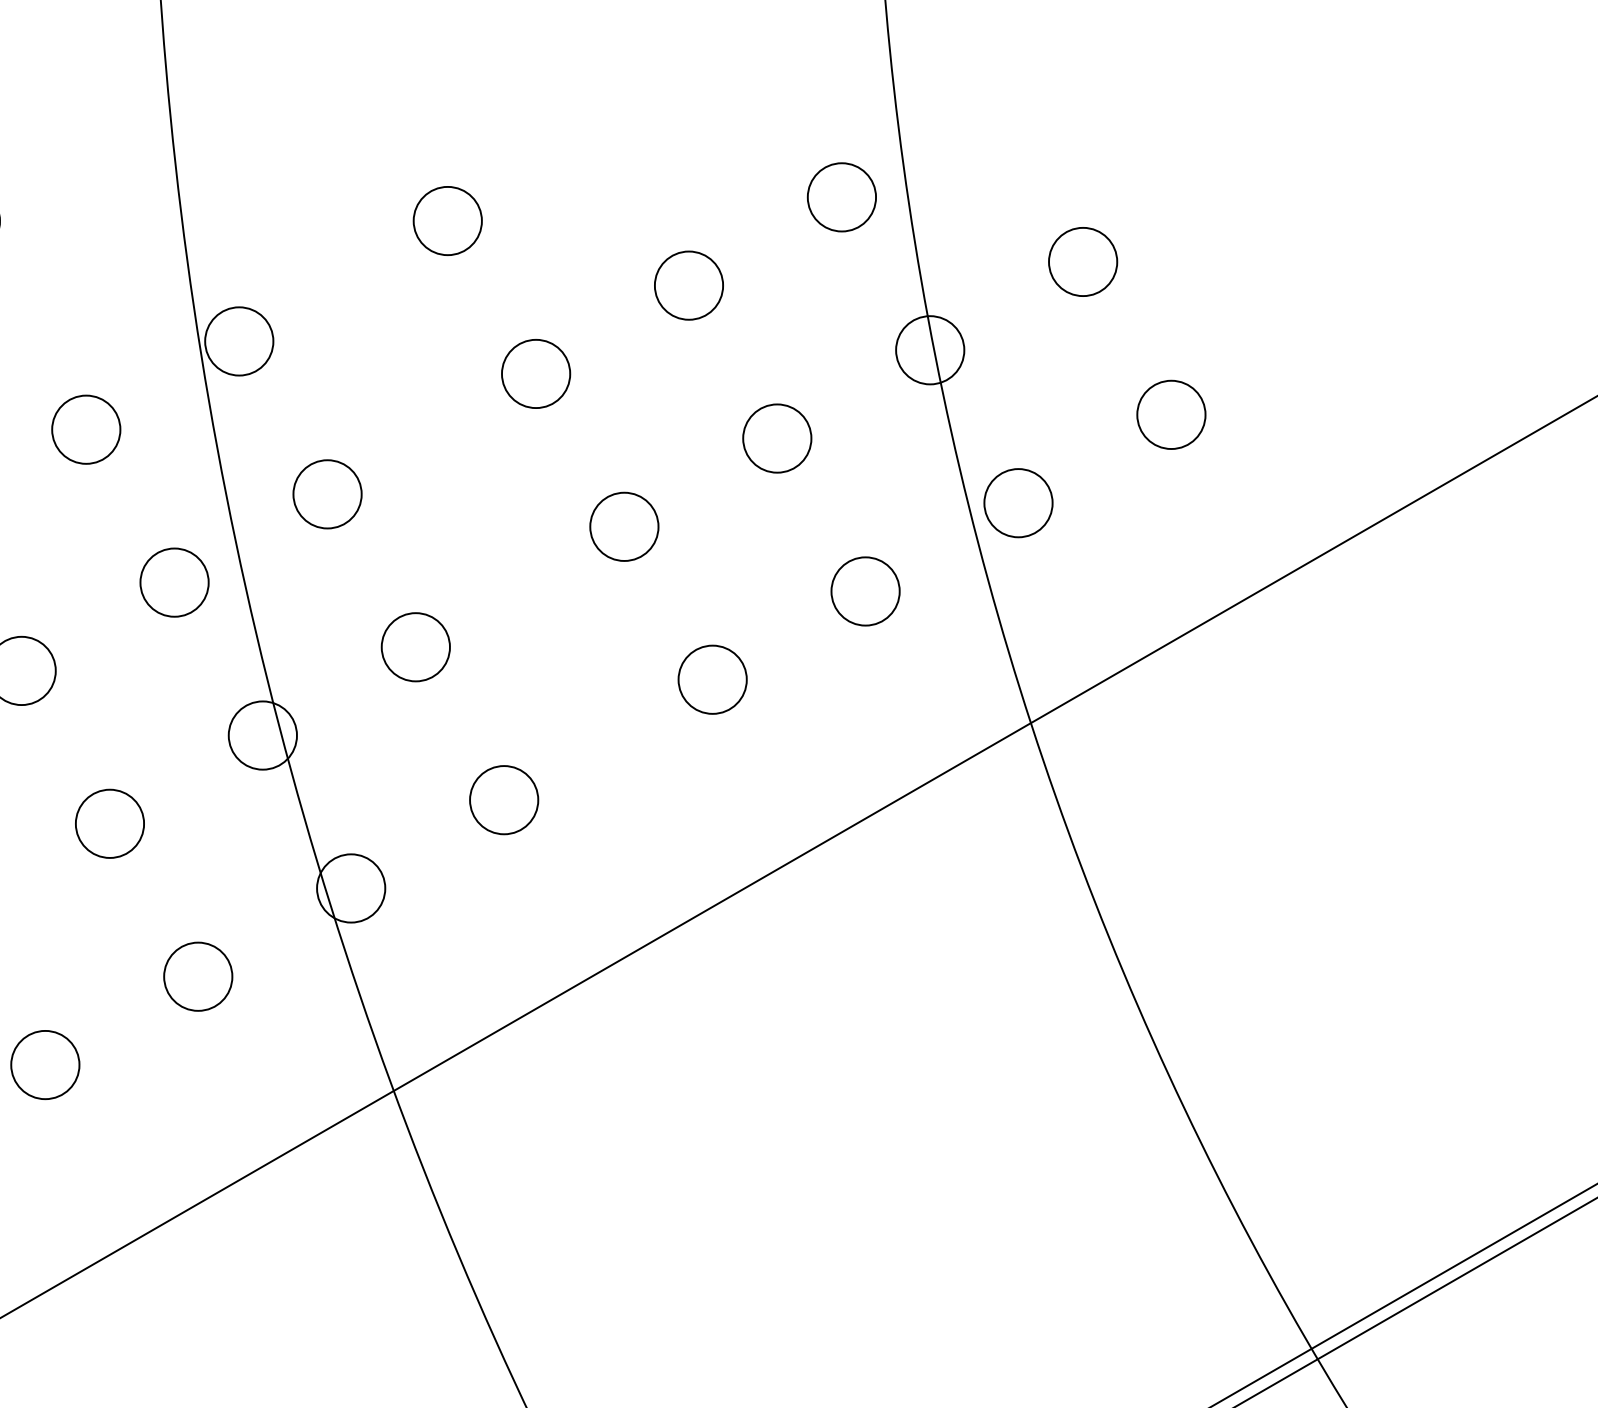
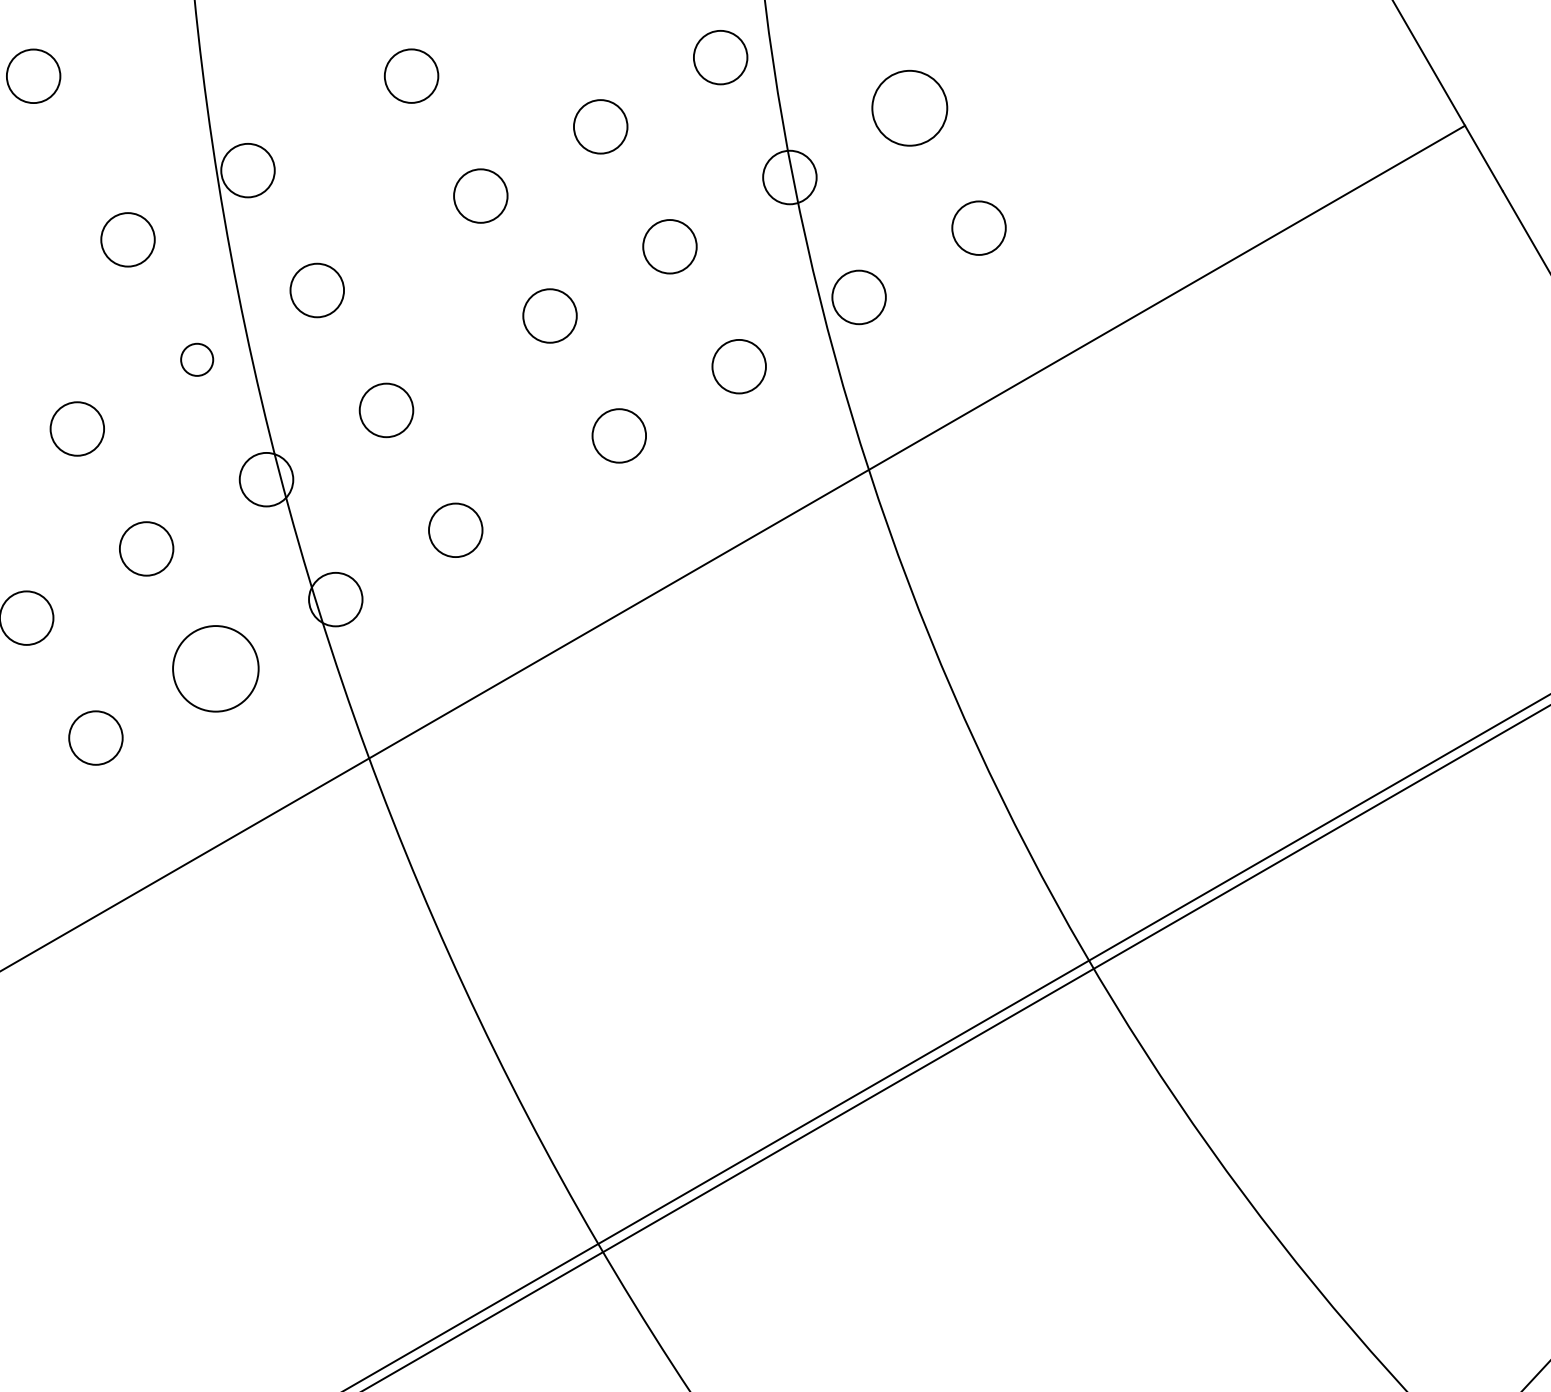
circle: (1082, 262) -> (909, 108), size x1.4
circle: (173, 582) -> (196, 359), size x0.6
circle: (197, 976) -> (215, 668), size x1.6

